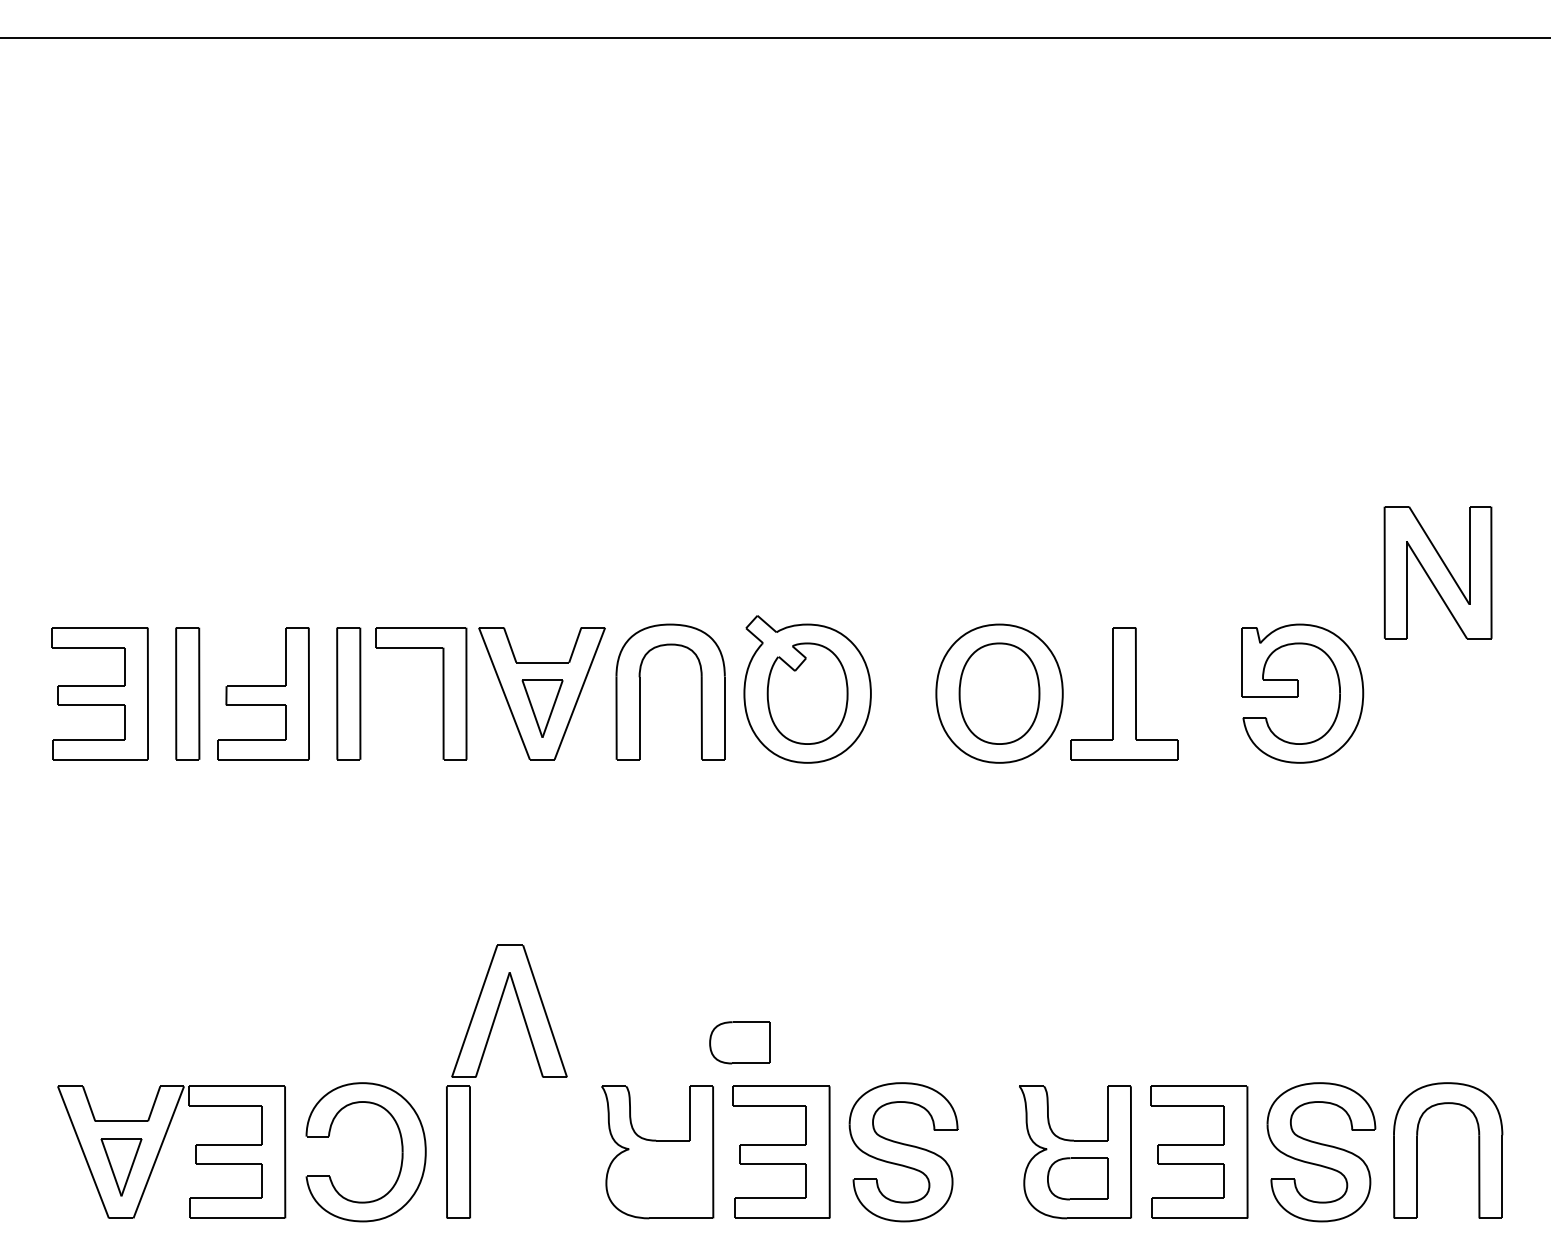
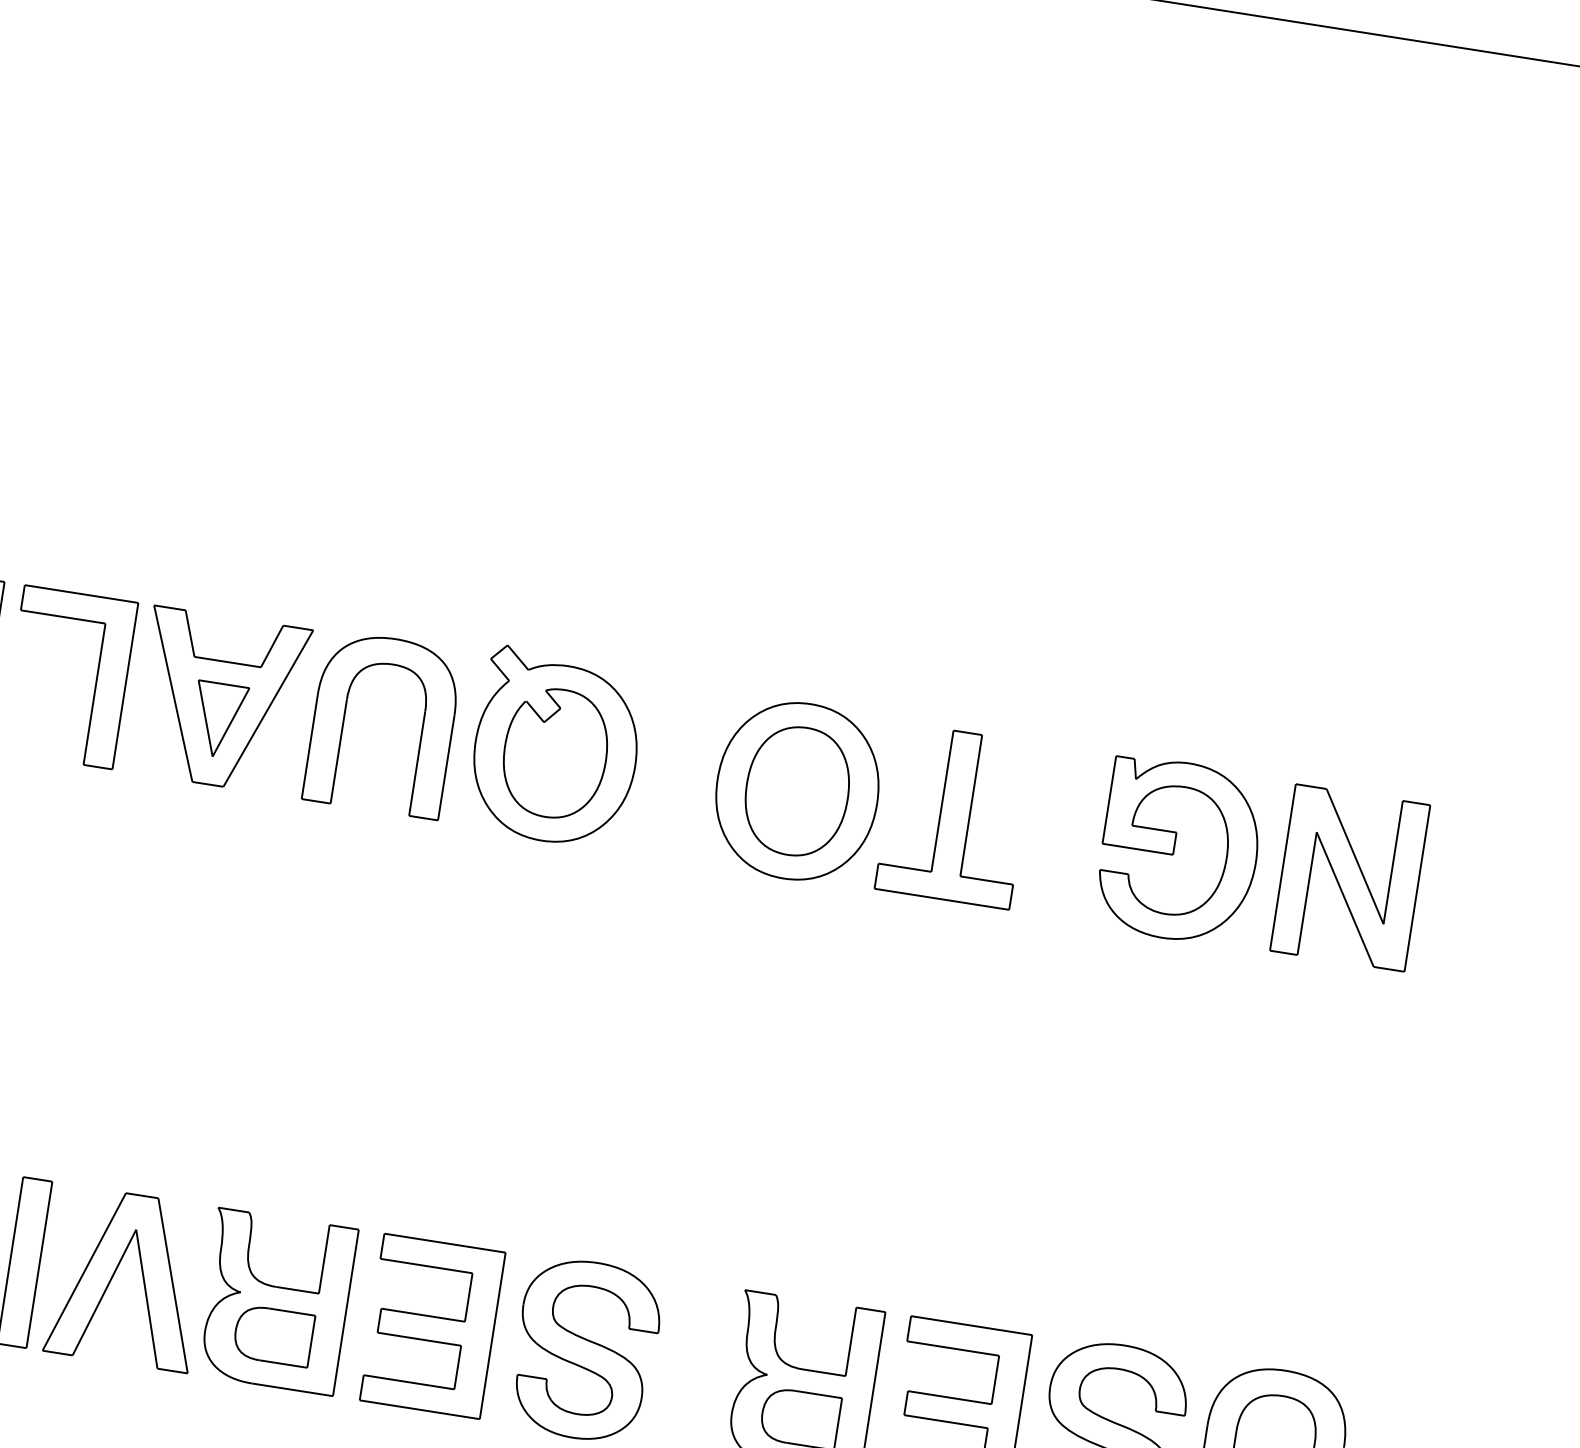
part: (1437, 572) -> (1349, 877), moved
part: (499, 1007) -> (116, 1272), moved
part: (739, 1042) -> (273, 1335), moved

